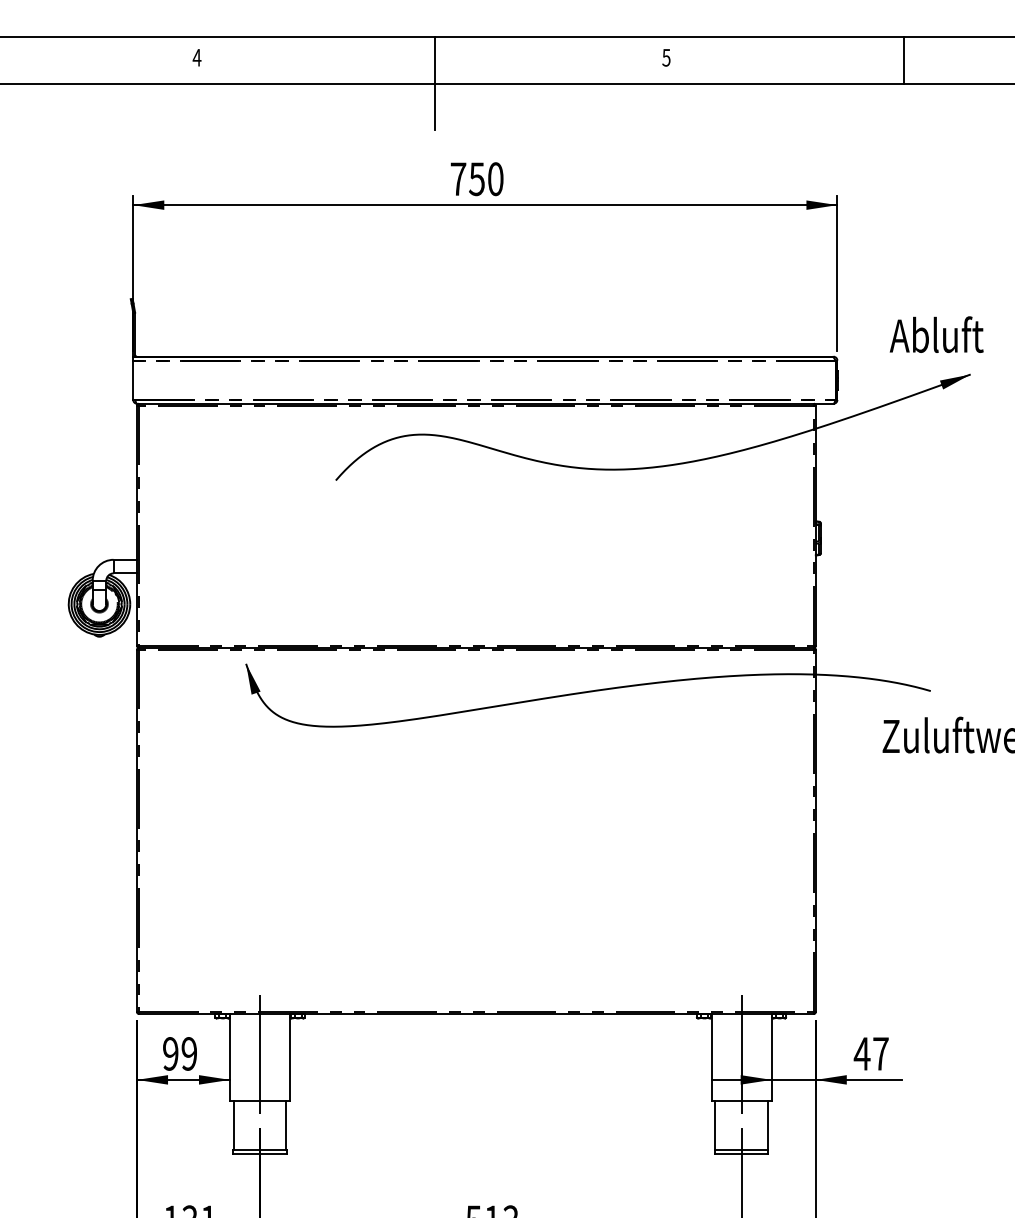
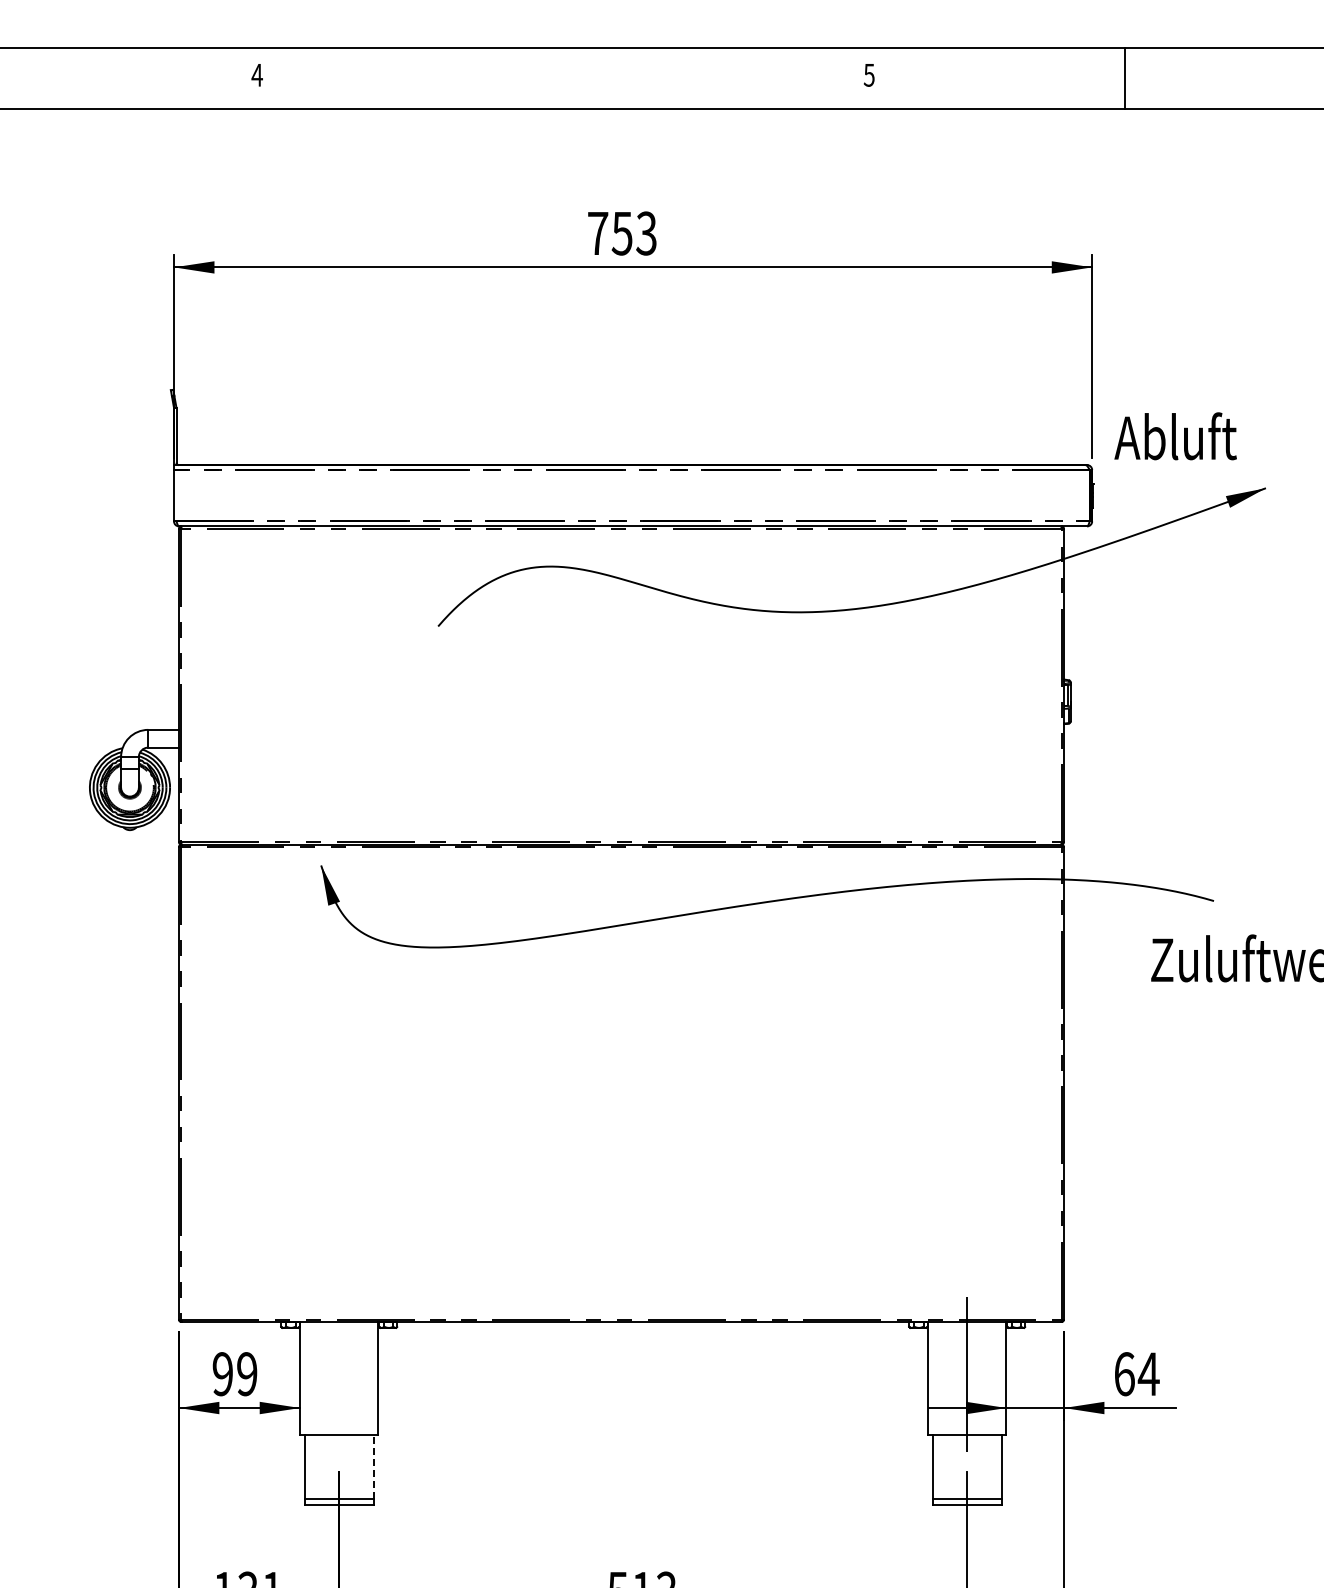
line: (904, 59) -> (1125, 77), moved
line: (435, 83) -> (567, 108), removed
text: (495, 179) -> (646, 233), 750 -> 753
text: (936, 334) -> (1175, 436), moved
text: (871, 1054) -> (1136, 1374), 47 -> 64
line: (260, 1056) -> (339, 1377), removed
line: (286, 1125) -> (373, 1467), solid -> dashed

